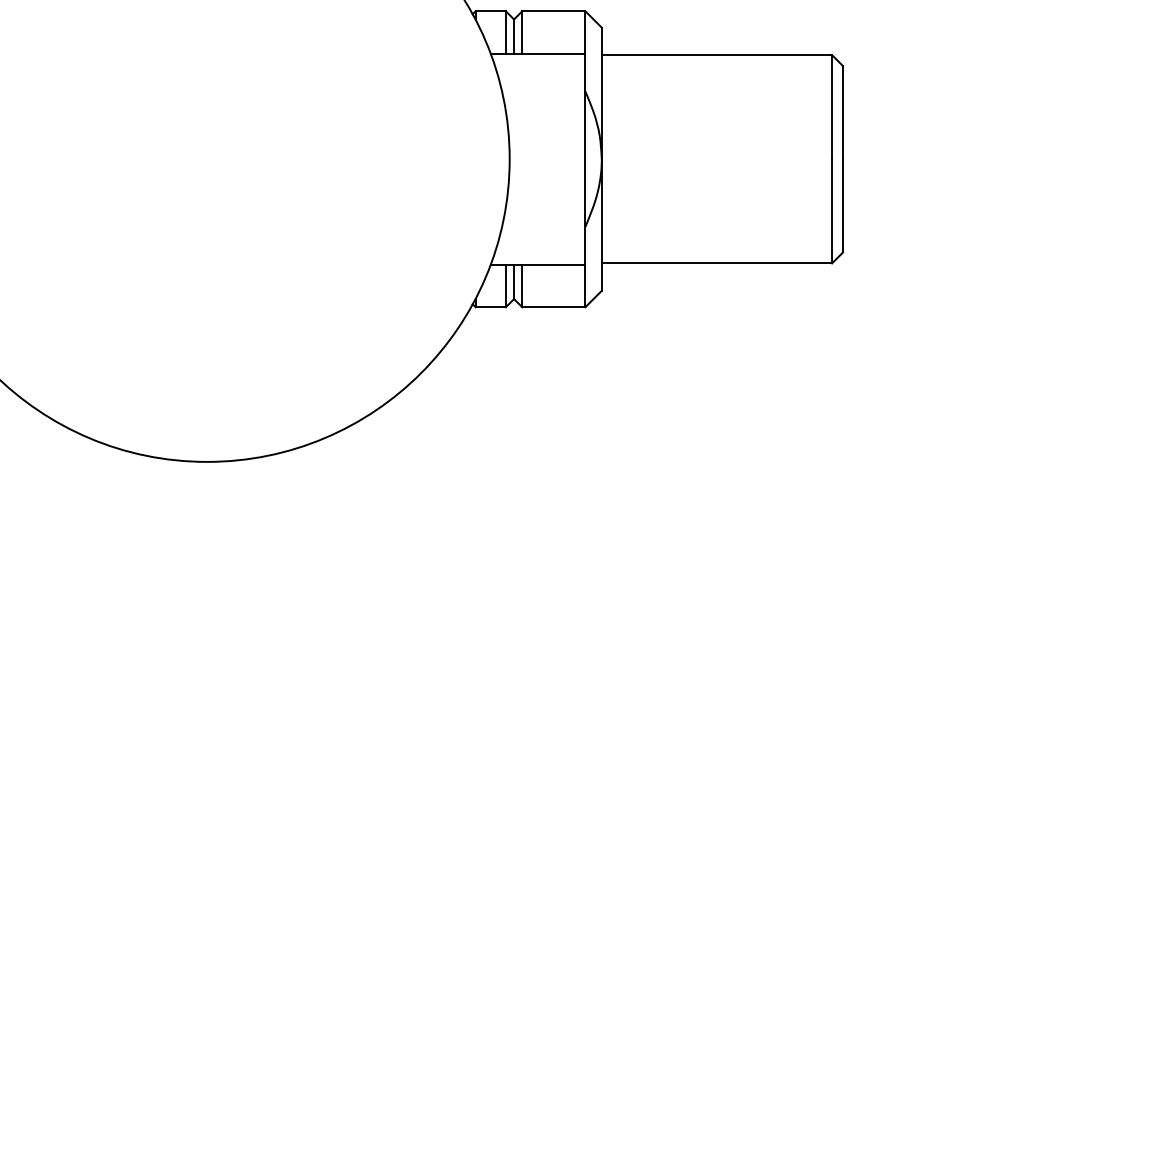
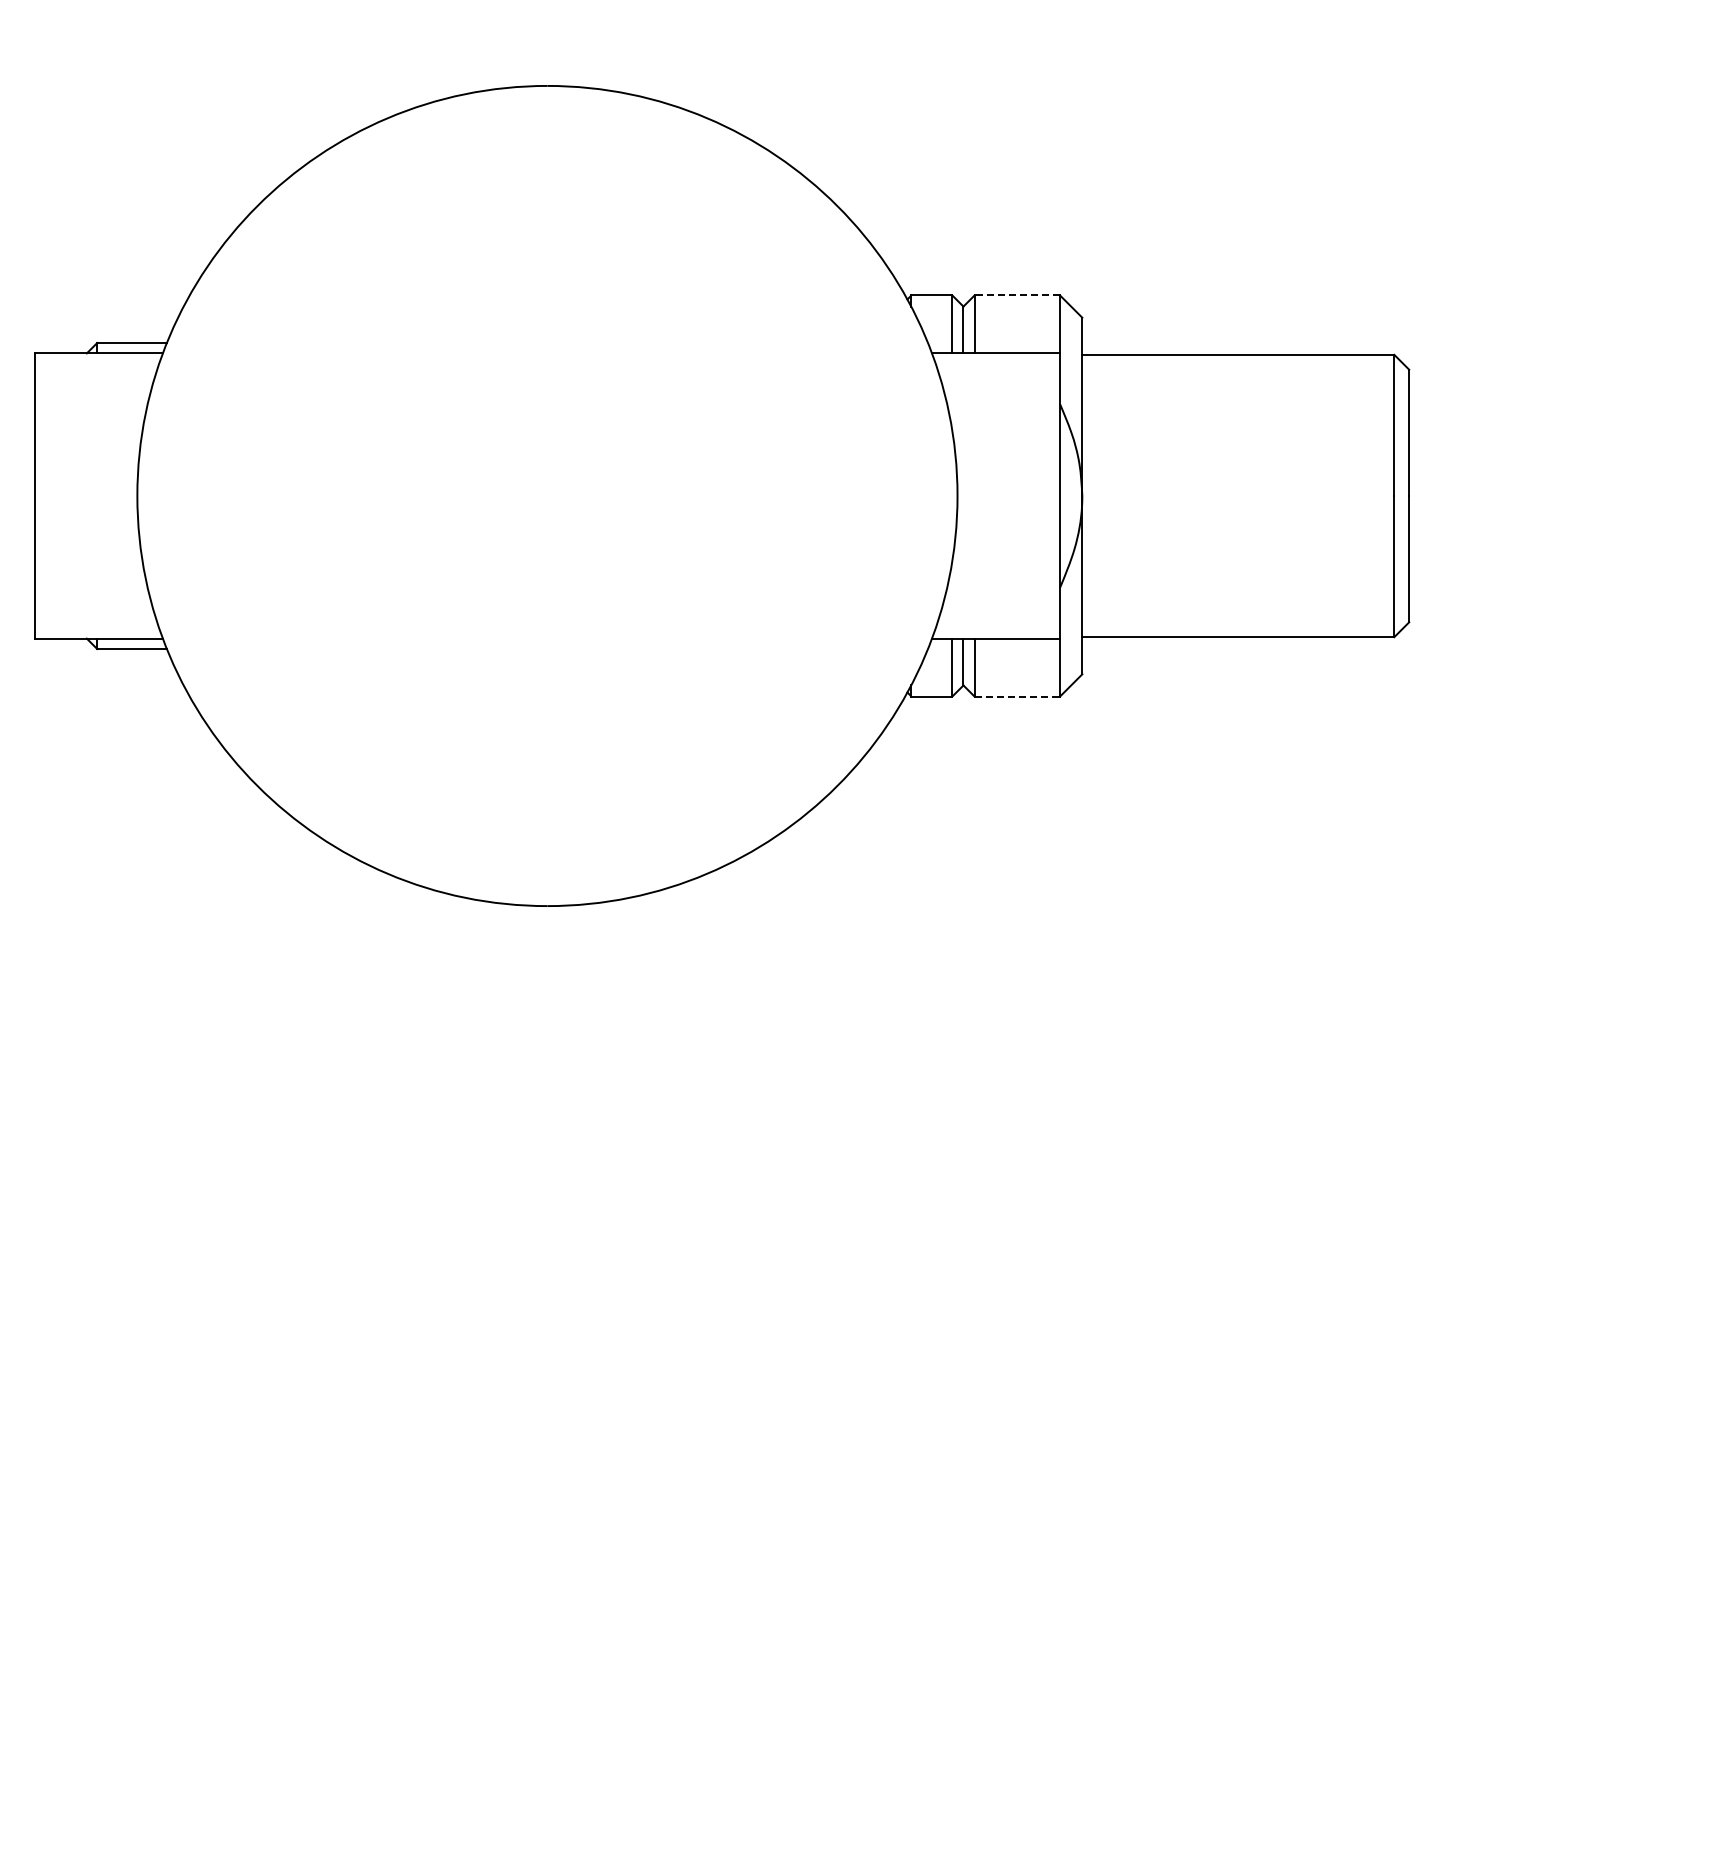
line: (553, 11) -> (1017, 295), solid -> dashed
line: (553, 307) -> (1017, 696), solid -> dashed

